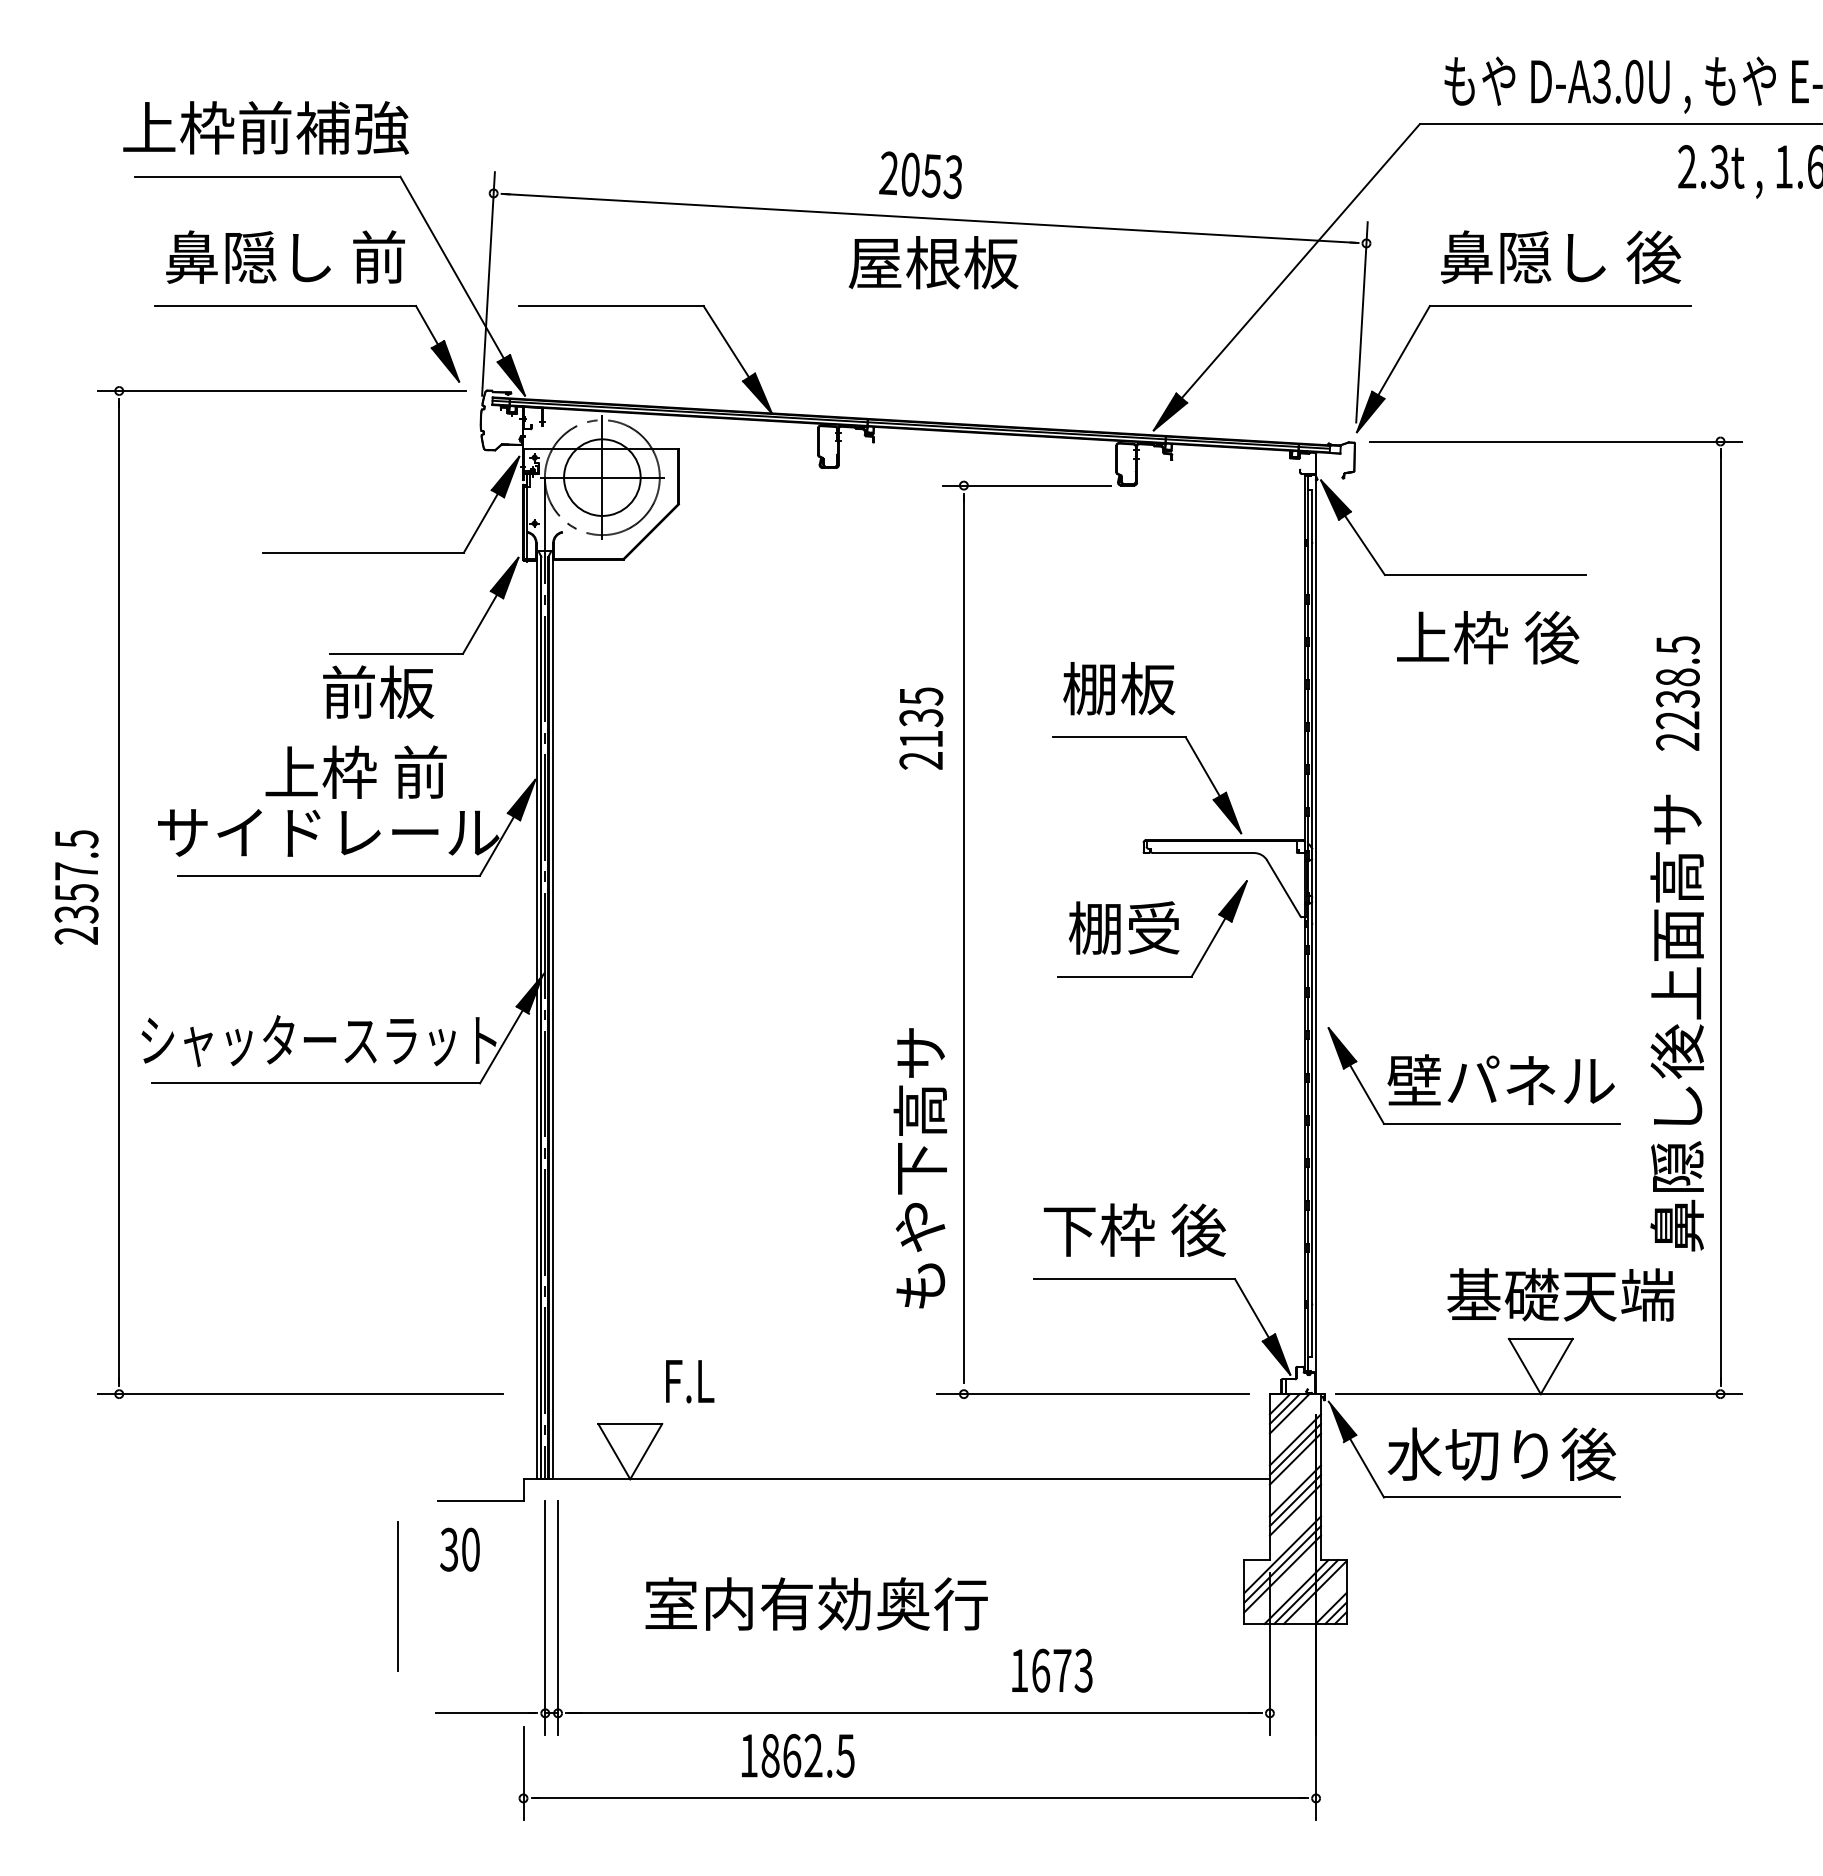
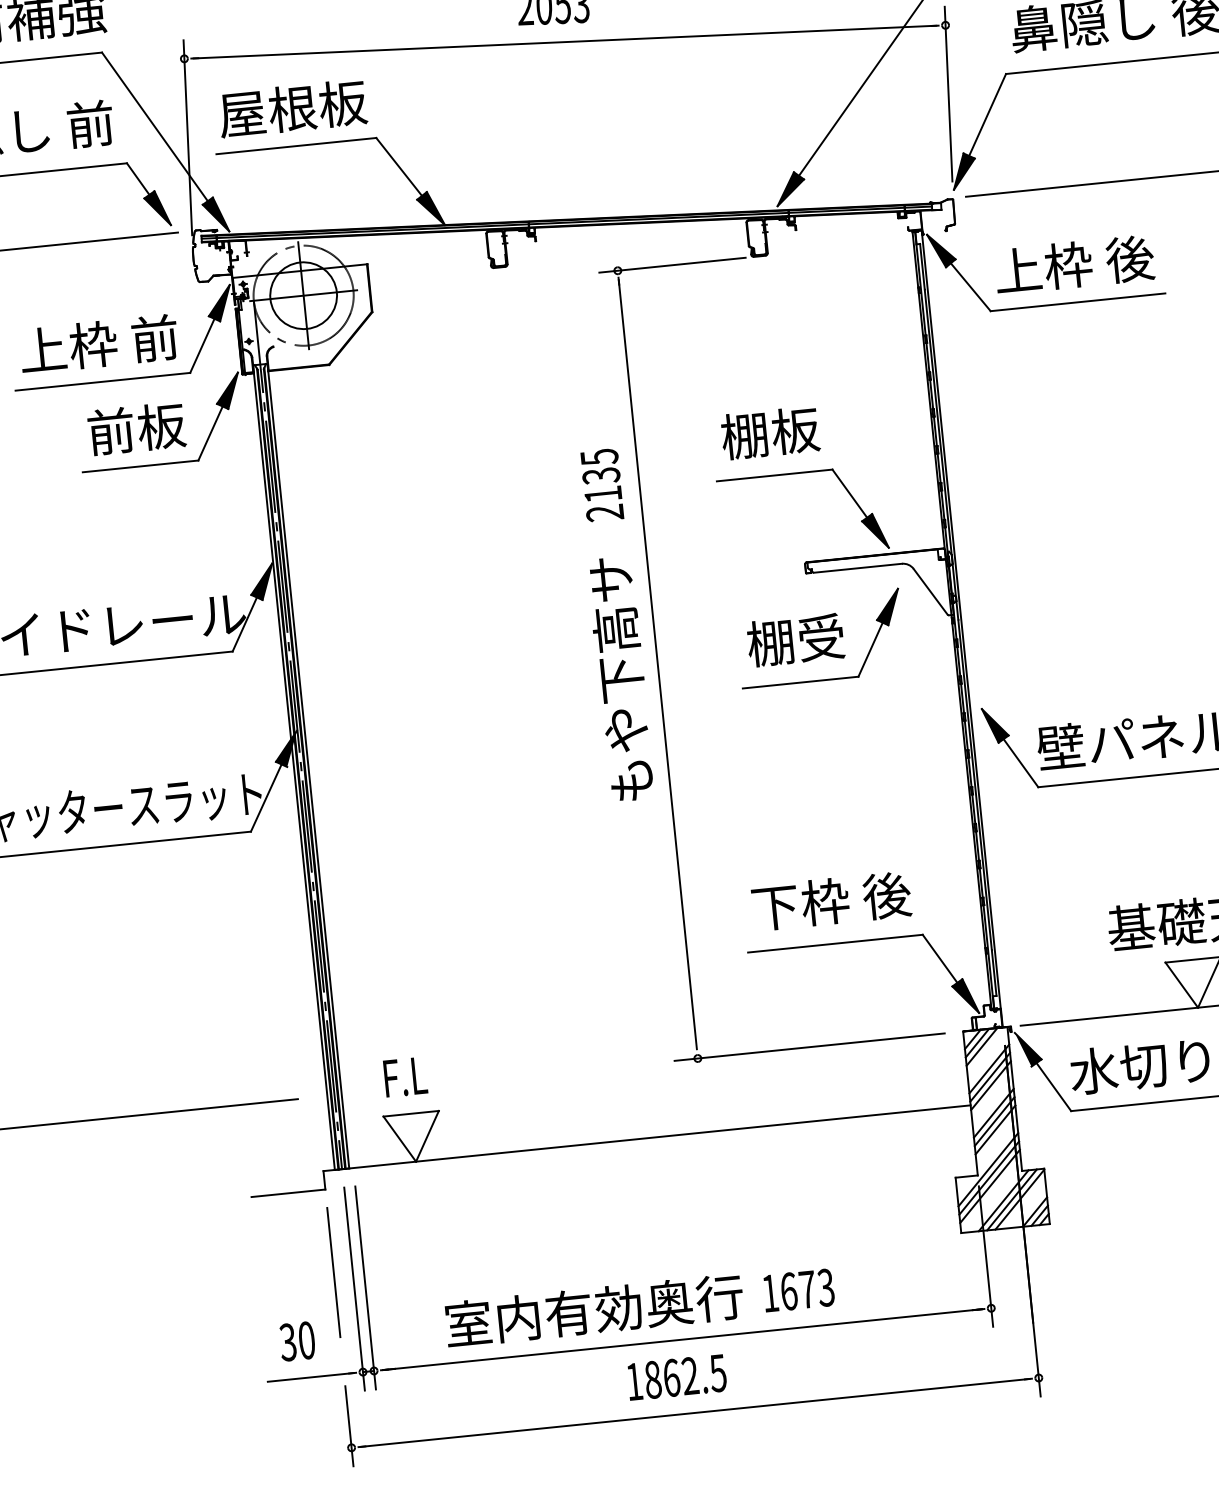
text: (933, 262) -> (292, 108), moved
text: (1488, 637) -> (1074, 264), moved
text: (378, 691) -> (136, 428), moved
text: (355, 771) -> (98, 343), moved
text: (919, 1168) -> (620, 679), moved
text: (690, 1381) -> (405, 1077), moved
text: (459, 1549) -> (296, 1341), moved
line: (397, 1596) -> (333, 1272), moved
text: (816, 1603) -> (594, 1310), moved
text: (798, 1755) -> (677, 1377), moved

